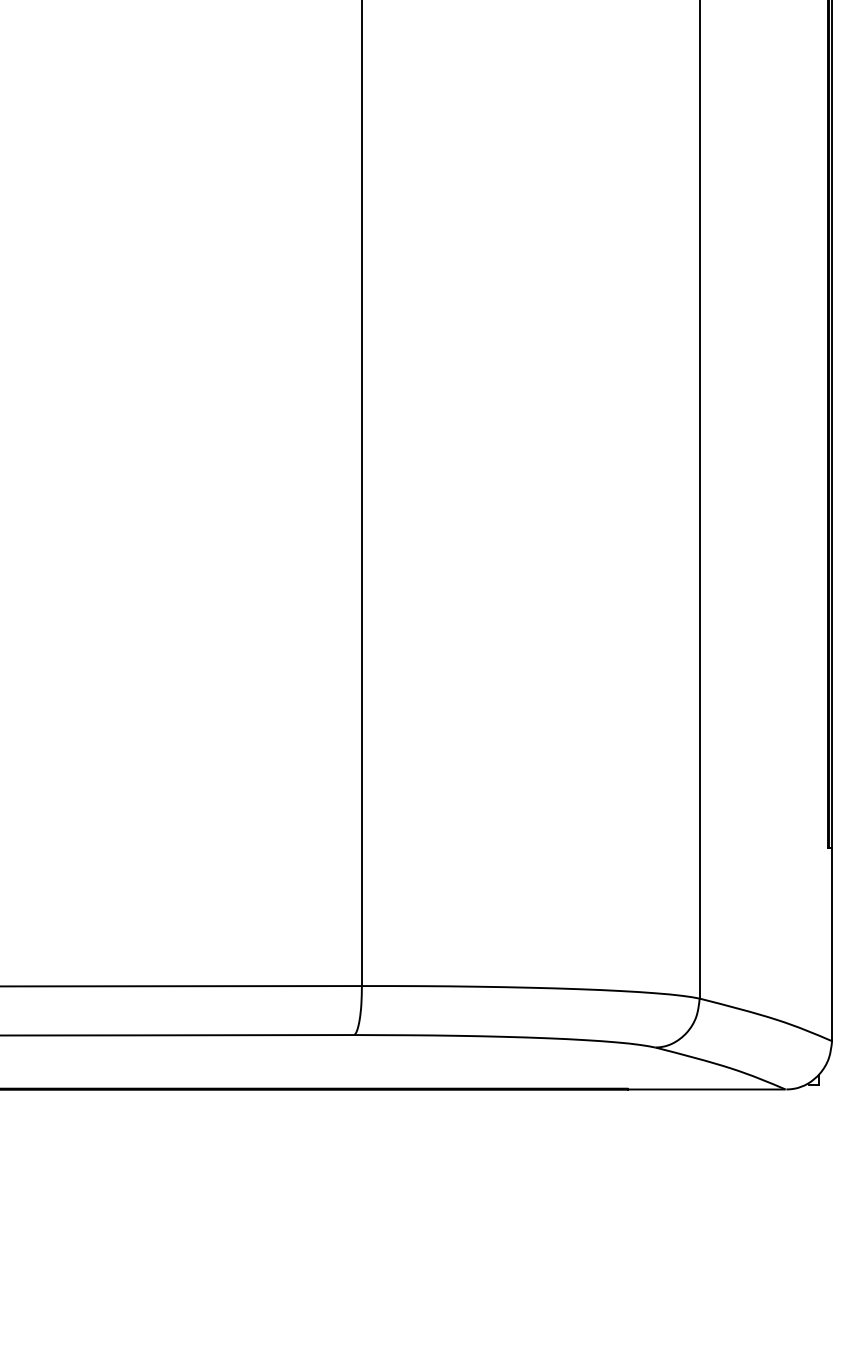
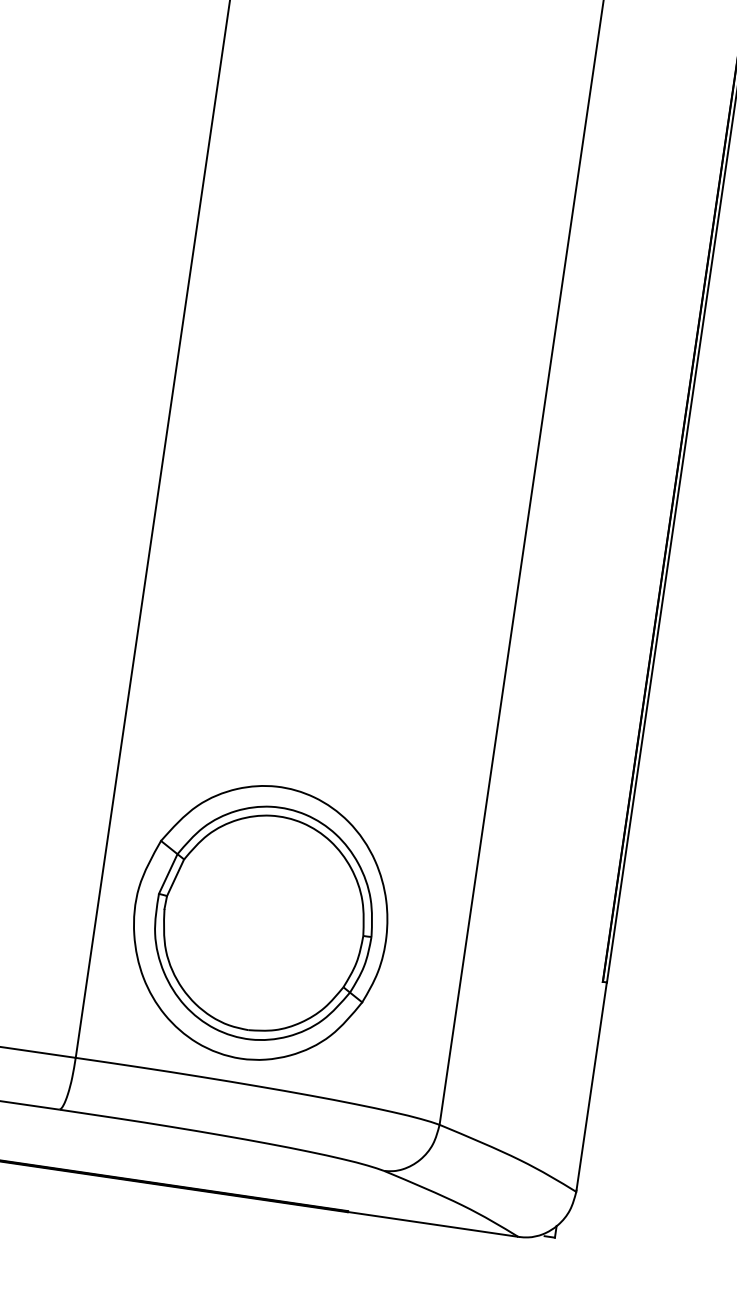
part: (510, 839) -> (259, 922), added

